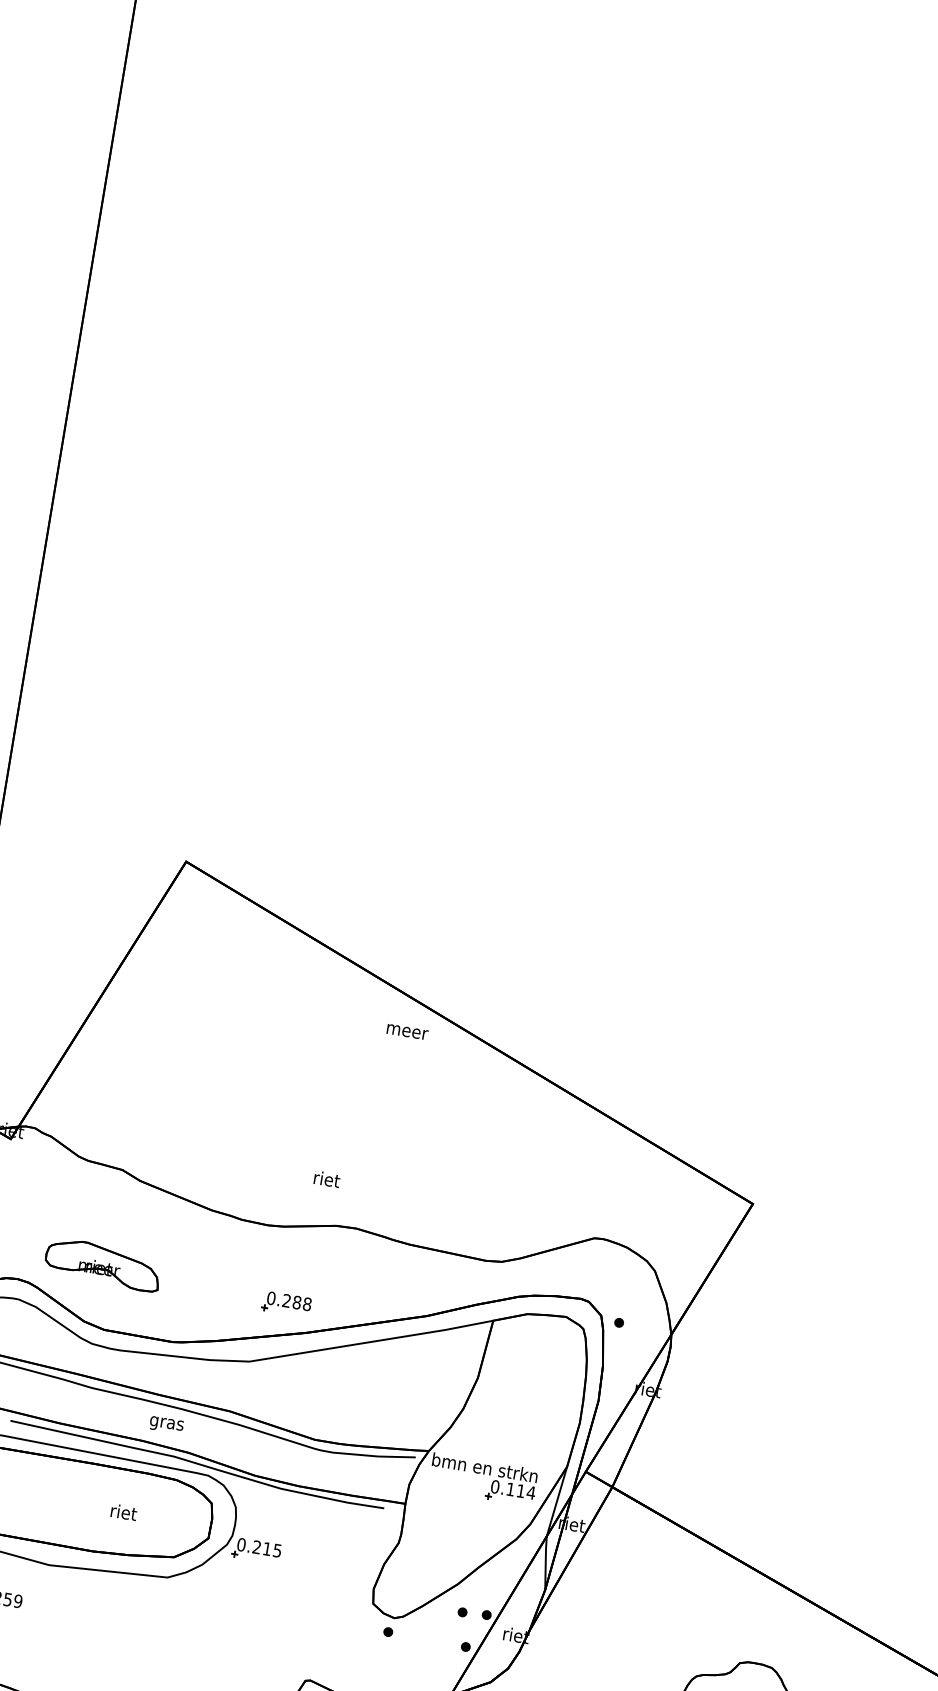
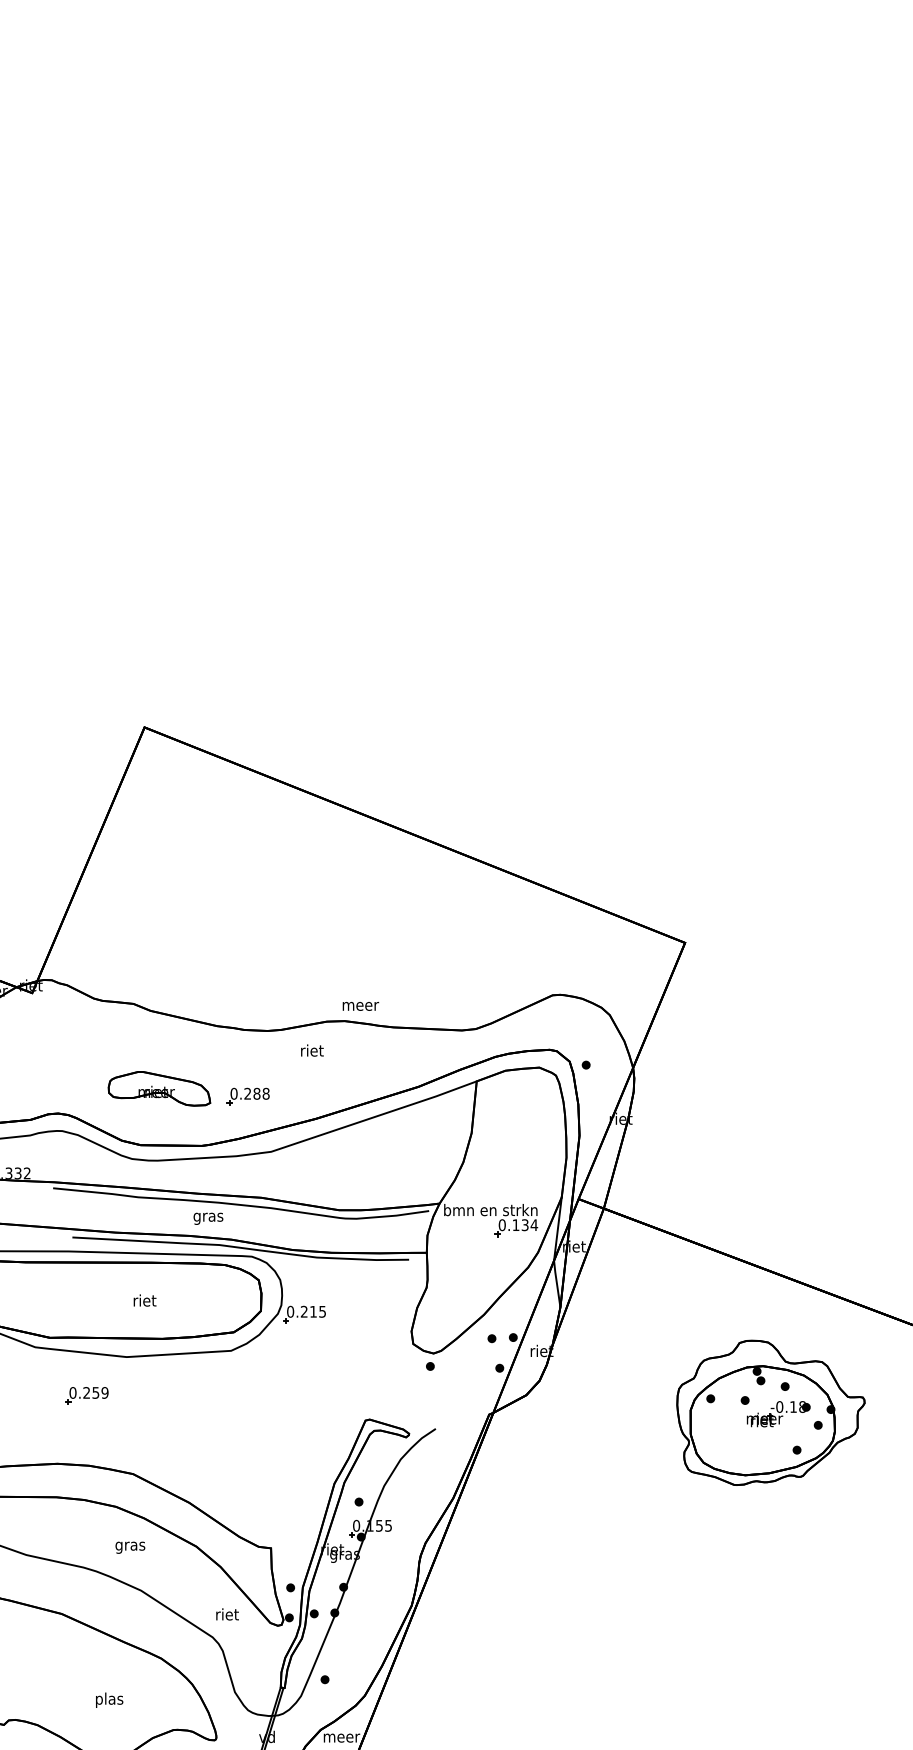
text: (407, 1032) -> (360, 1006), moved
text: (327, 1179) -> (312, 1050), moved
part: (103, 1264) -> (159, 1088), moved
part: (285, 1303) -> (247, 1096), moved
text: (520, 1491) -> (524, 1225), 0.114 -> 0.134
text: (123, 1512) -> (144, 1300), moved

